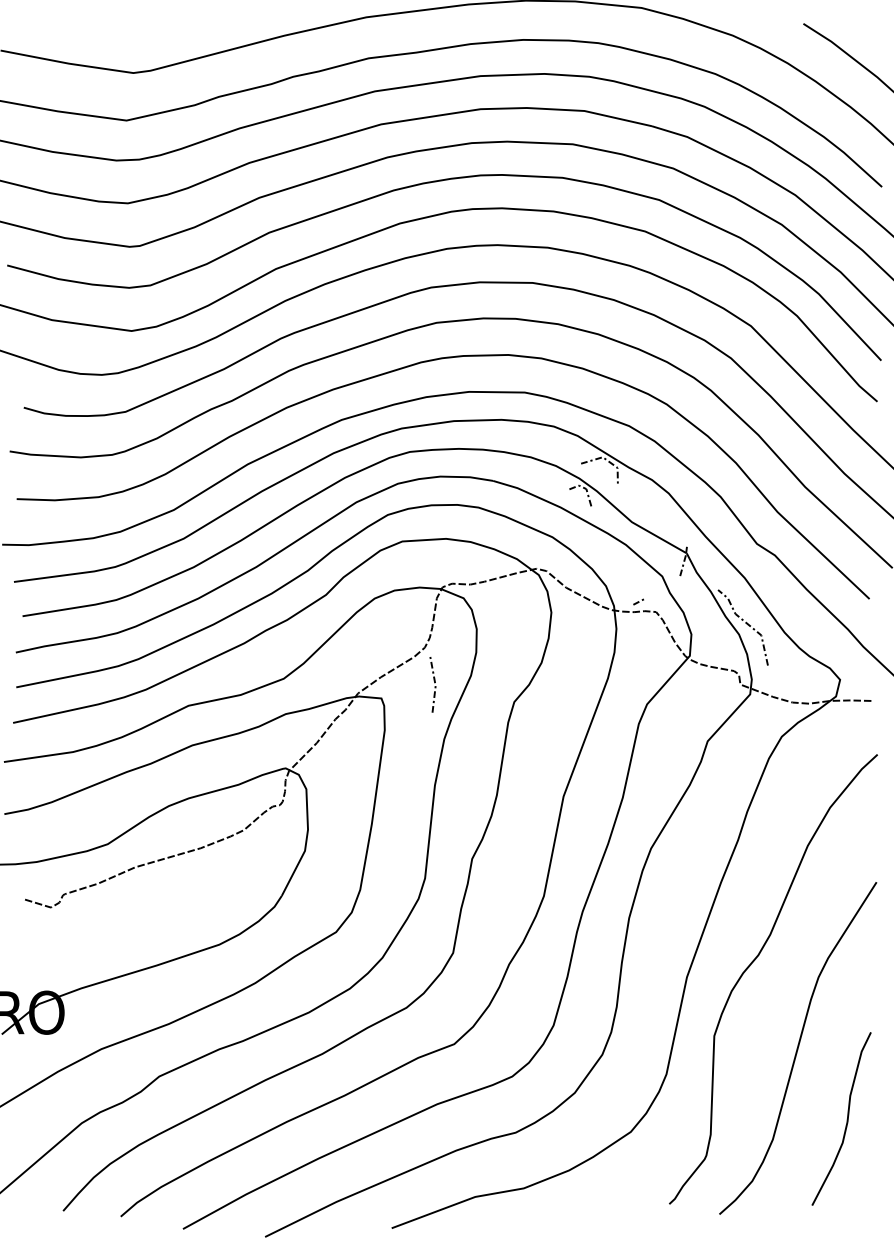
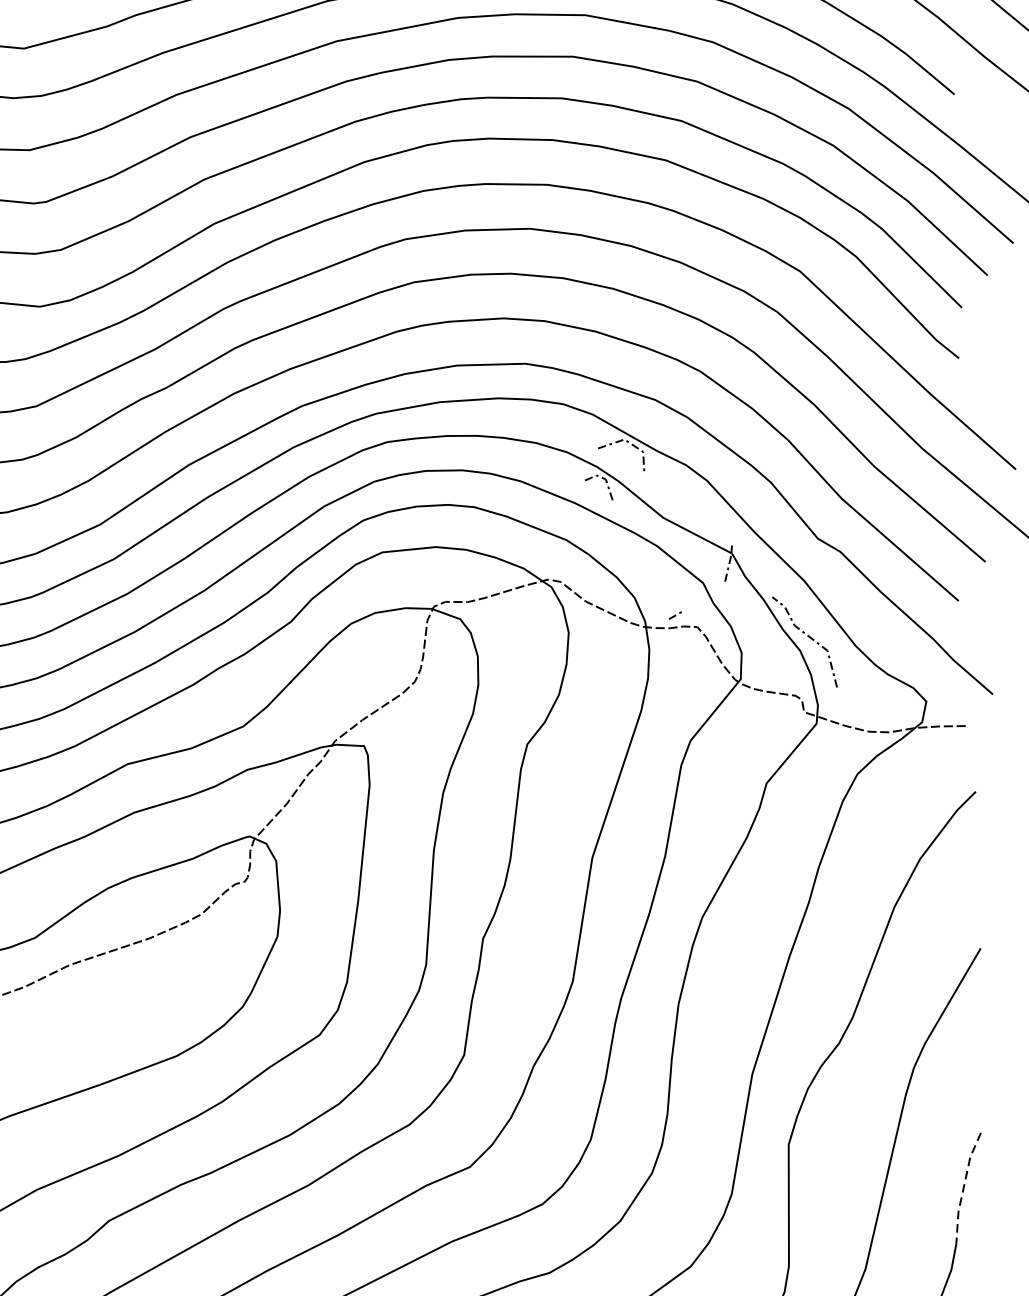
line: (434, 683) -> (428, 725), removed
line: (855, 1076) -> (963, 1187), solid -> dashed

